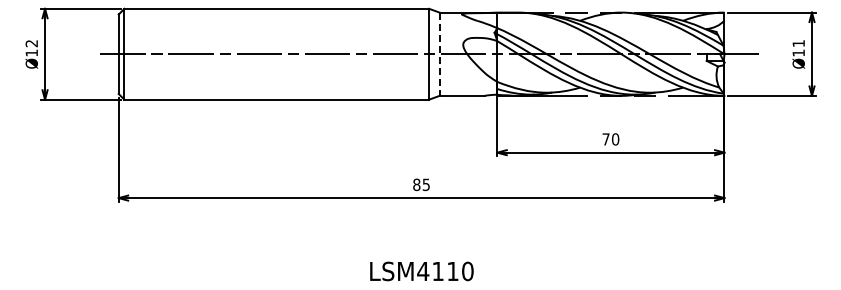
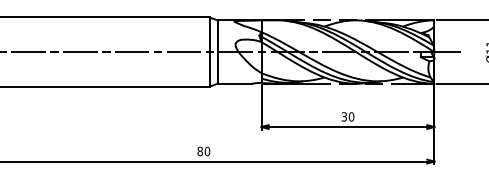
line: (439, 54) -> (217, 52), dashed -> solid
text: (605, 139) -> (343, 116), 70 -> 30
text: (426, 184) -> (207, 151), 85 -> 80

